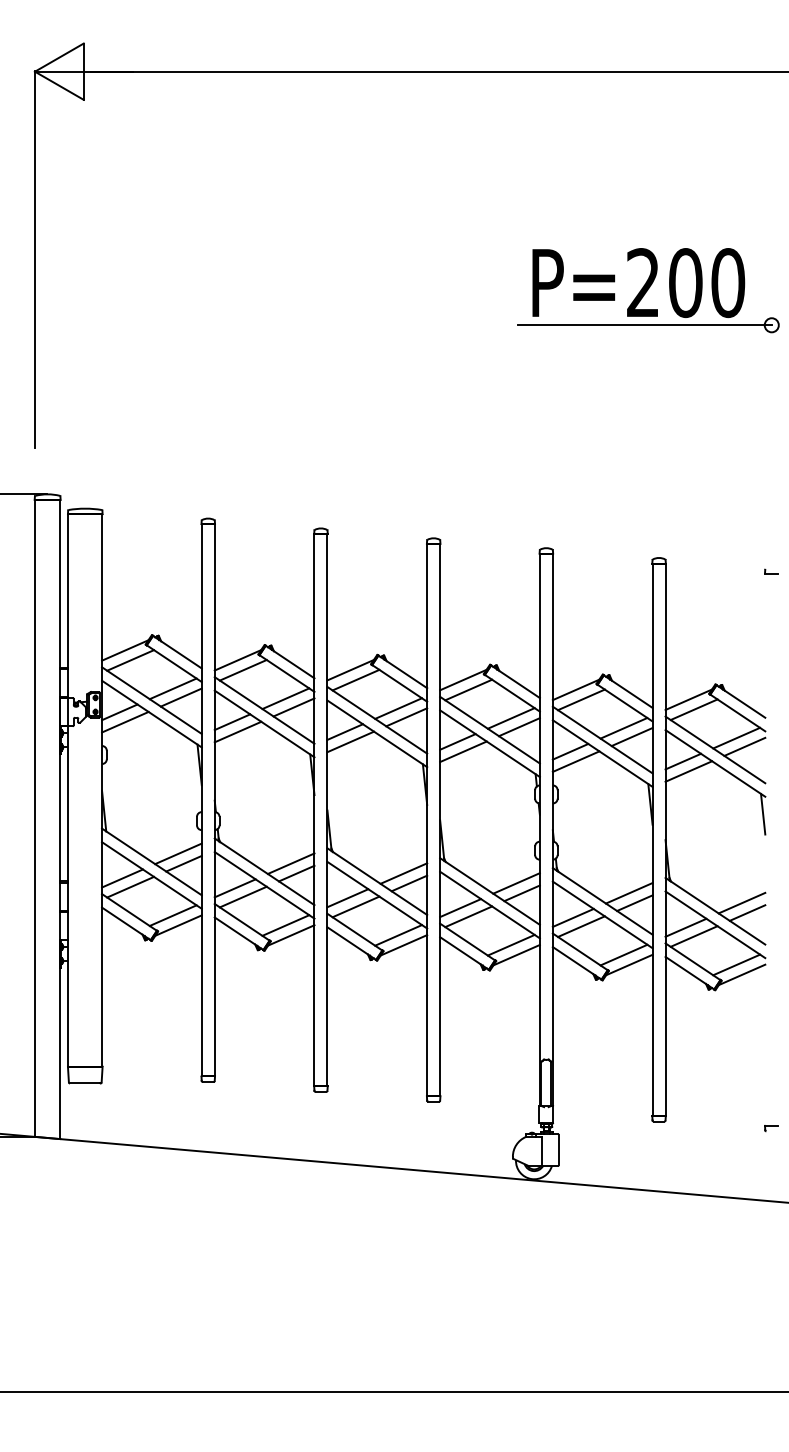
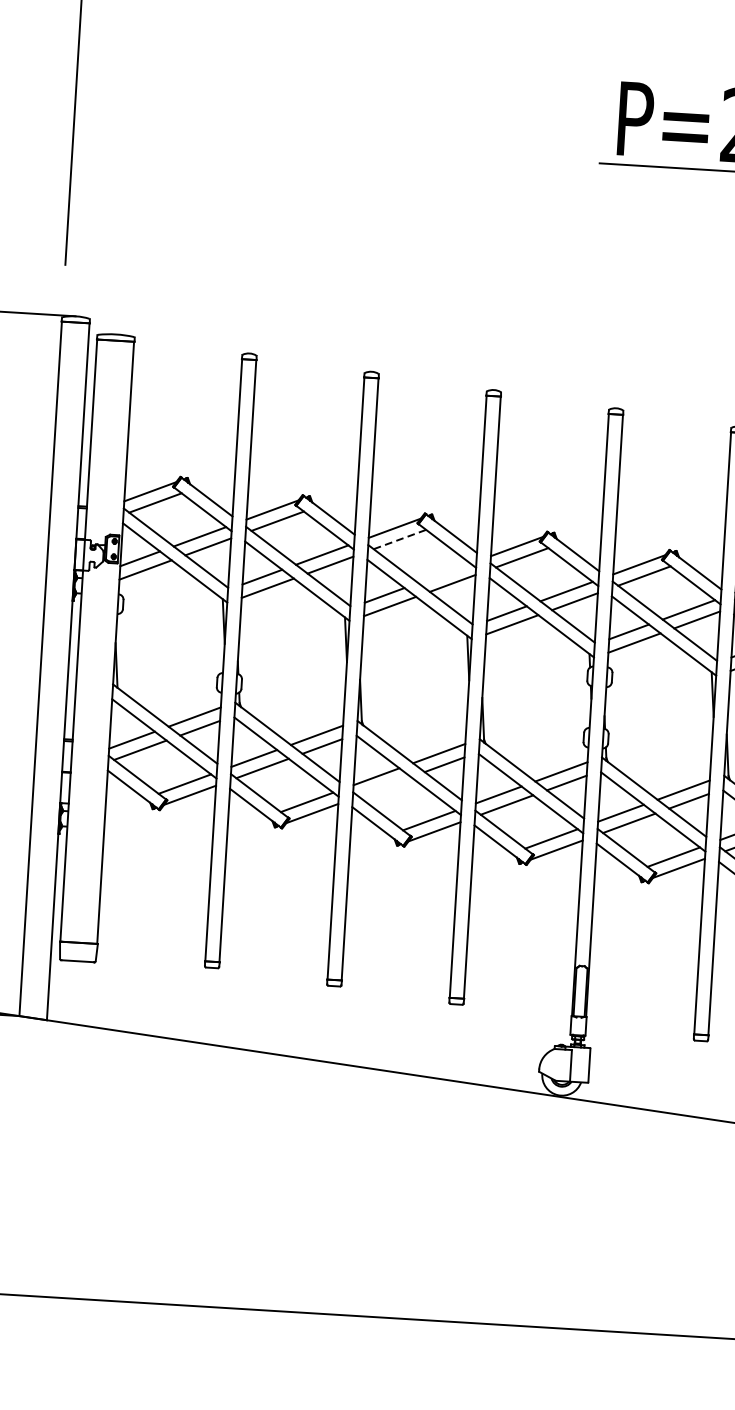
line: (356, 680) -> (400, 539), solid -> dashed
line: (398, 708) -> (444, 573), removed
line: (355, 906) -> (384, 786), removed

